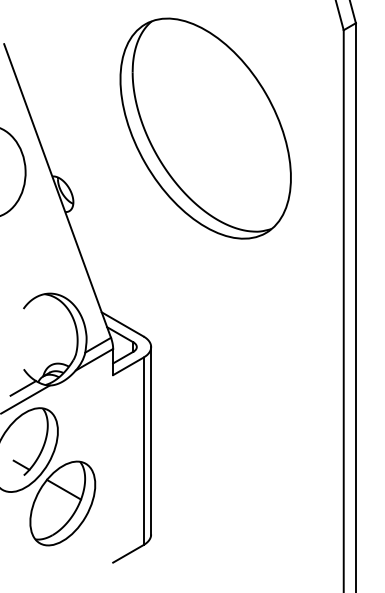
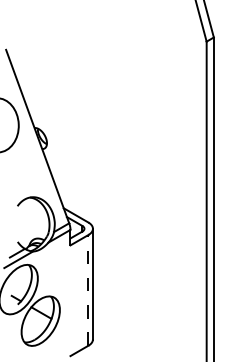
part: (206, 128) -> (125, 99), removed
line: (143, 449) -> (88, 289), solid -> dashed

